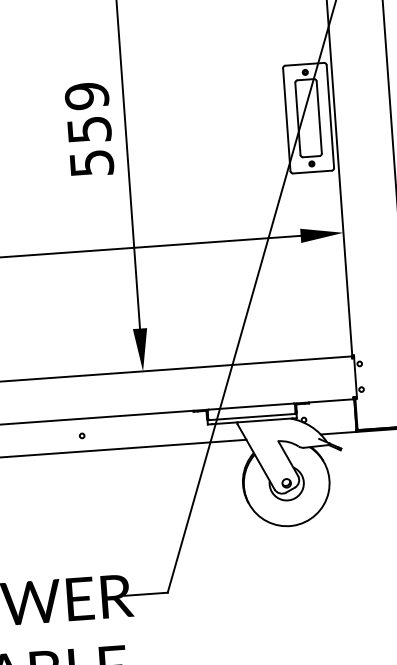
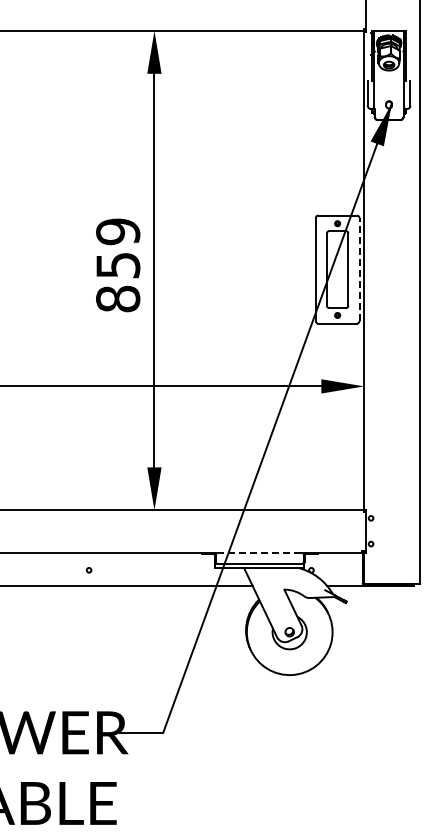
line: (330, 116) -> (359, 269), solid -> dashed
text: (92, 162) -> (118, 298), 559 -> 859
line: (250, 406) -> (259, 553), solid -> dashed

